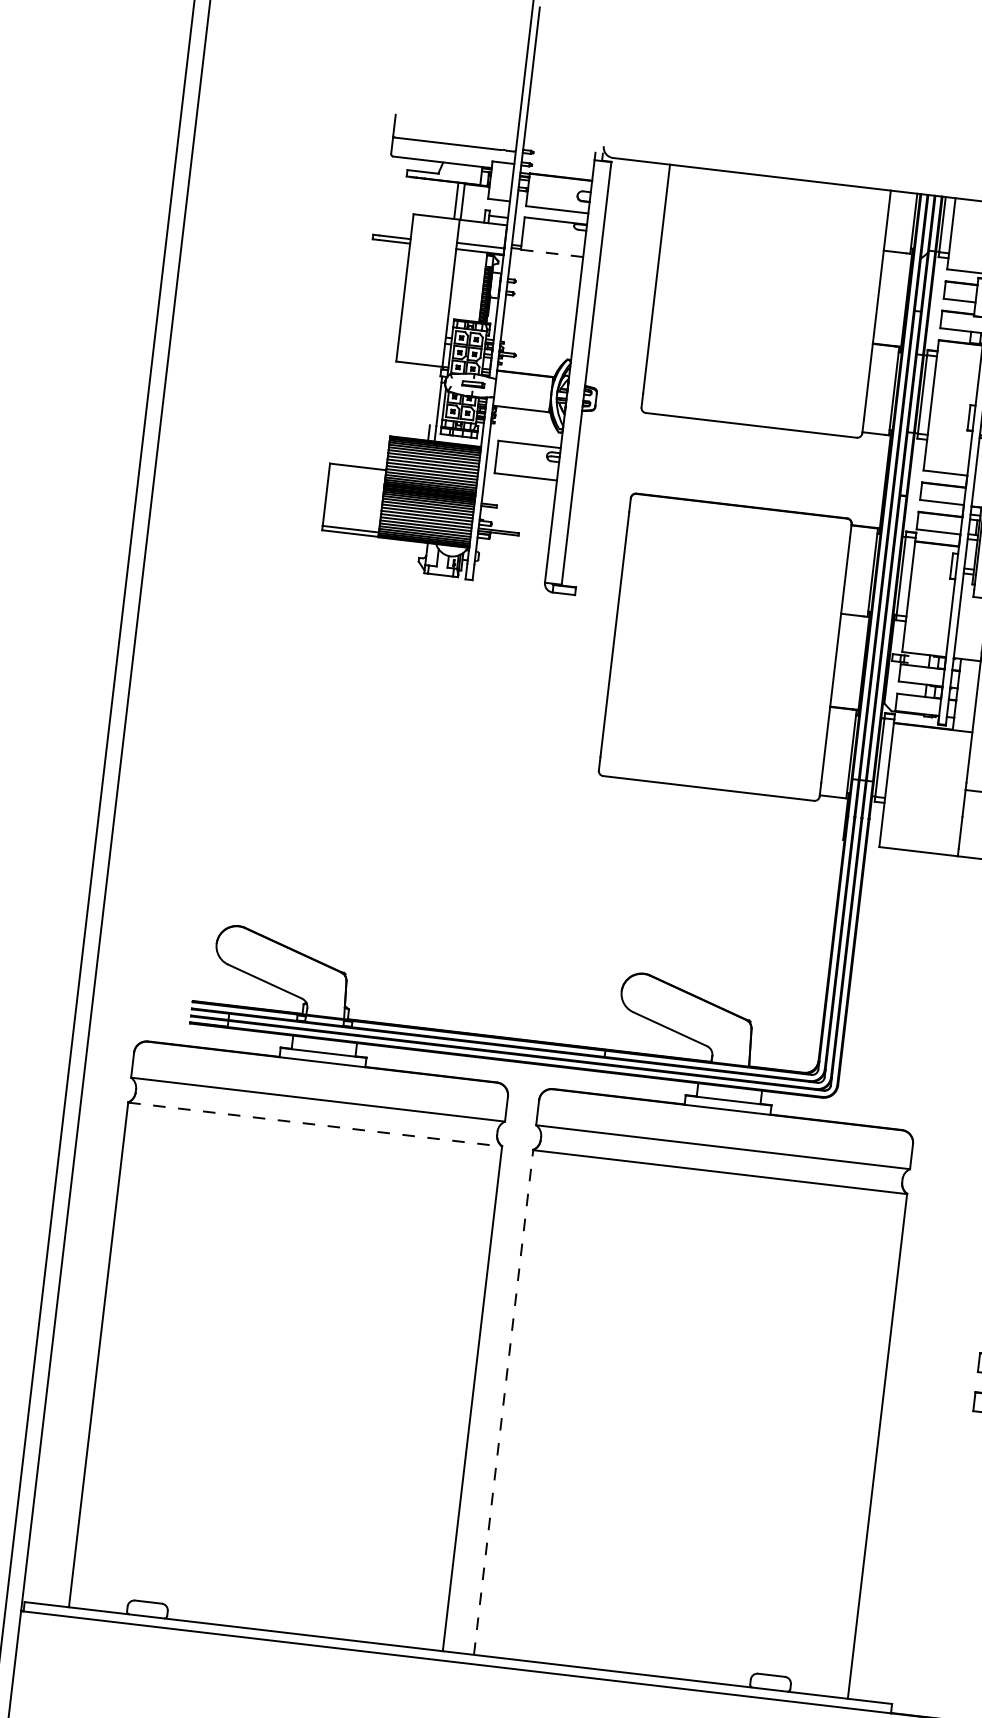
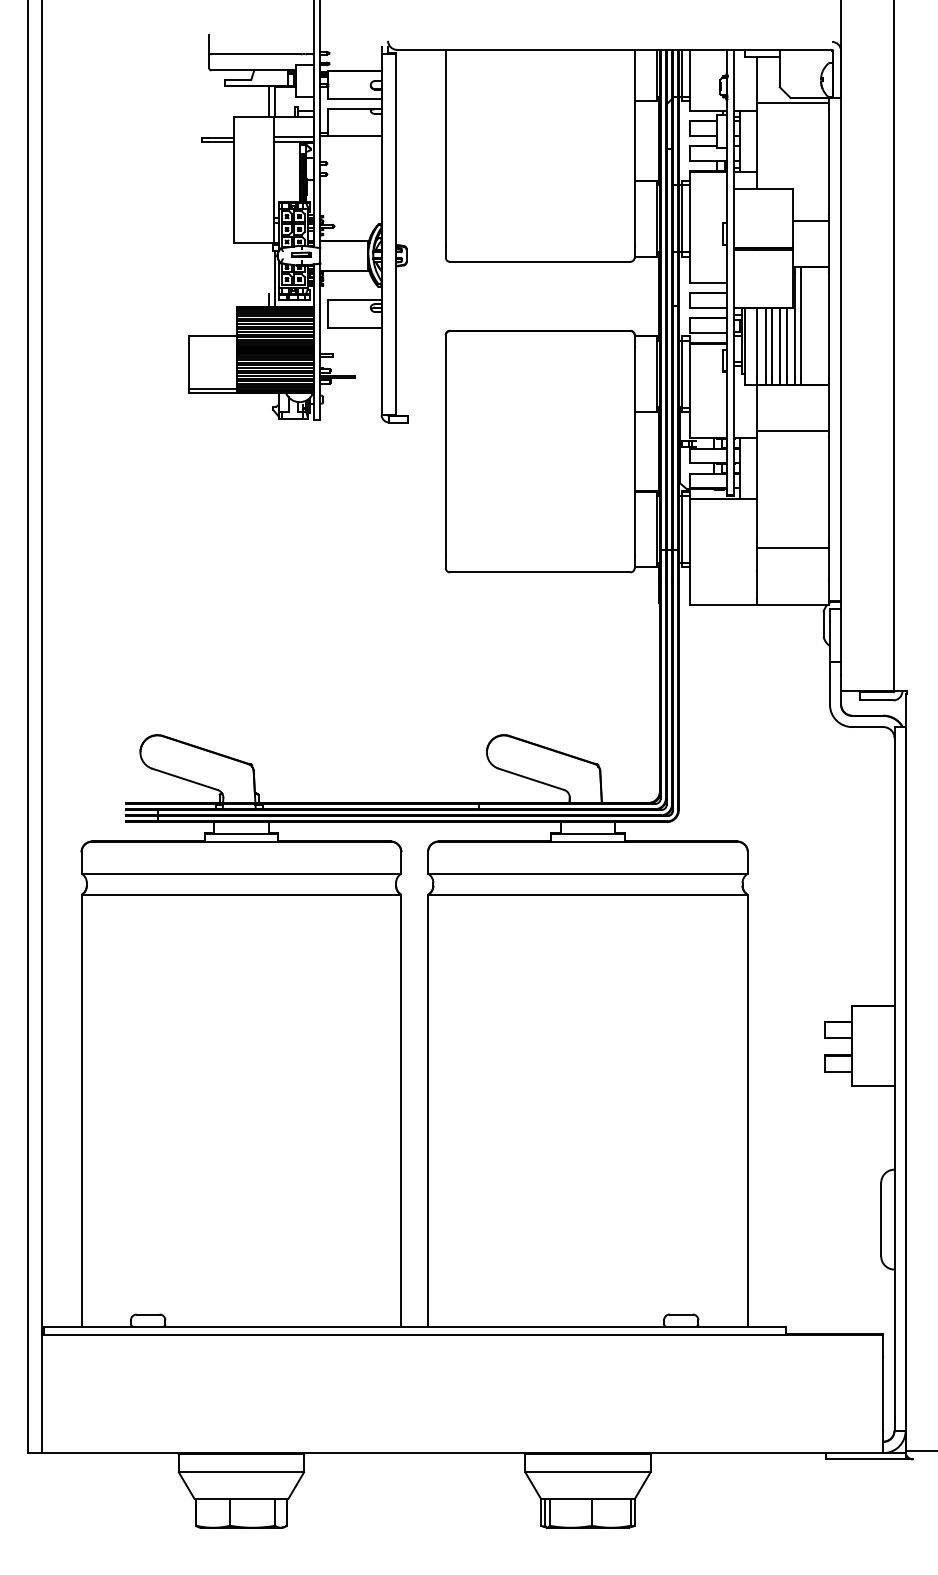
line: (552, 253) -> (355, 136), dashed -> solid
line: (315, 1125) -> (241, 895), dashed -> solid
line: (504, 1402) -> (428, 1110), dashed -> solid

